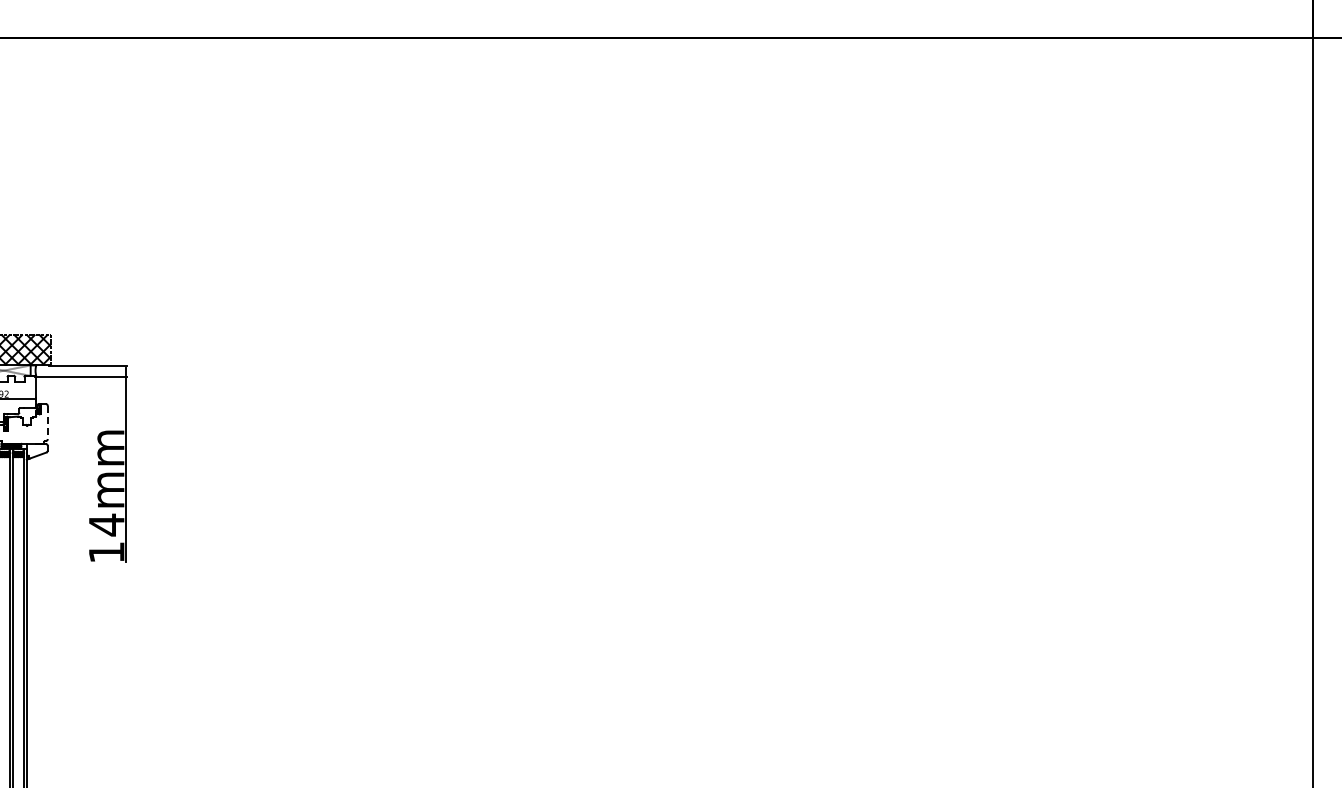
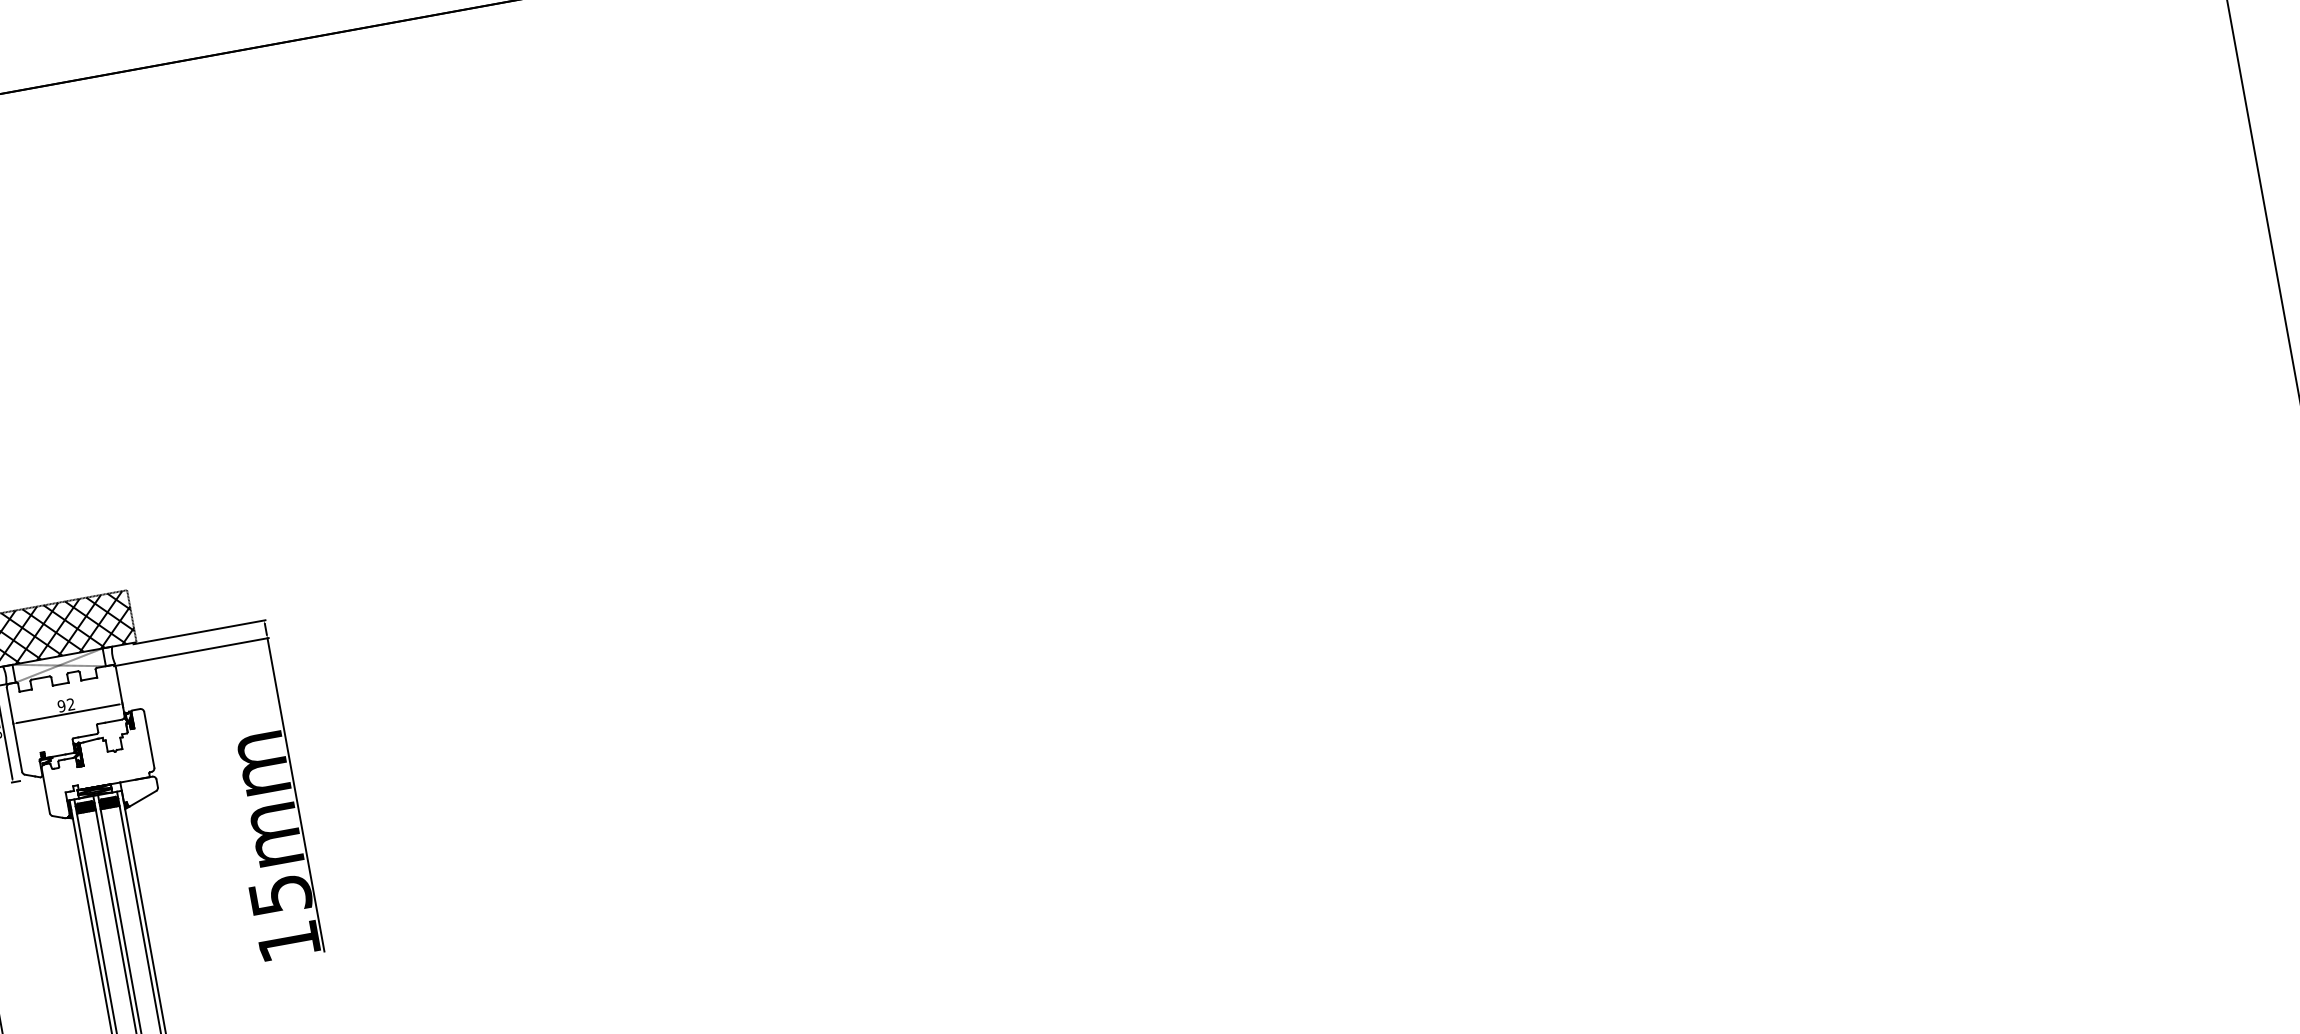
line: (47, 423) -> (148, 741), dashed -> solid
text: (106, 524) -> (279, 894), 14mm -> 15mm

